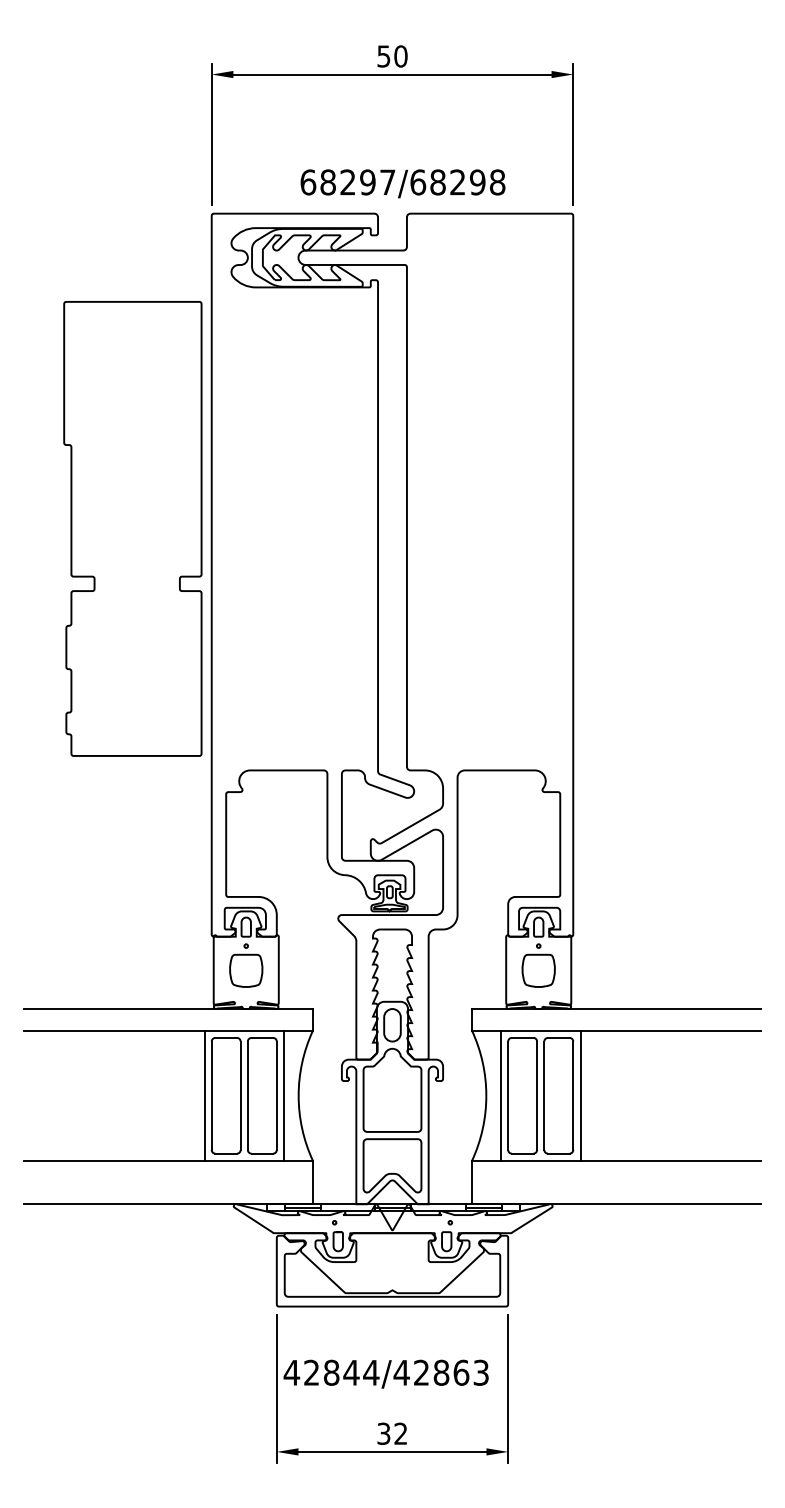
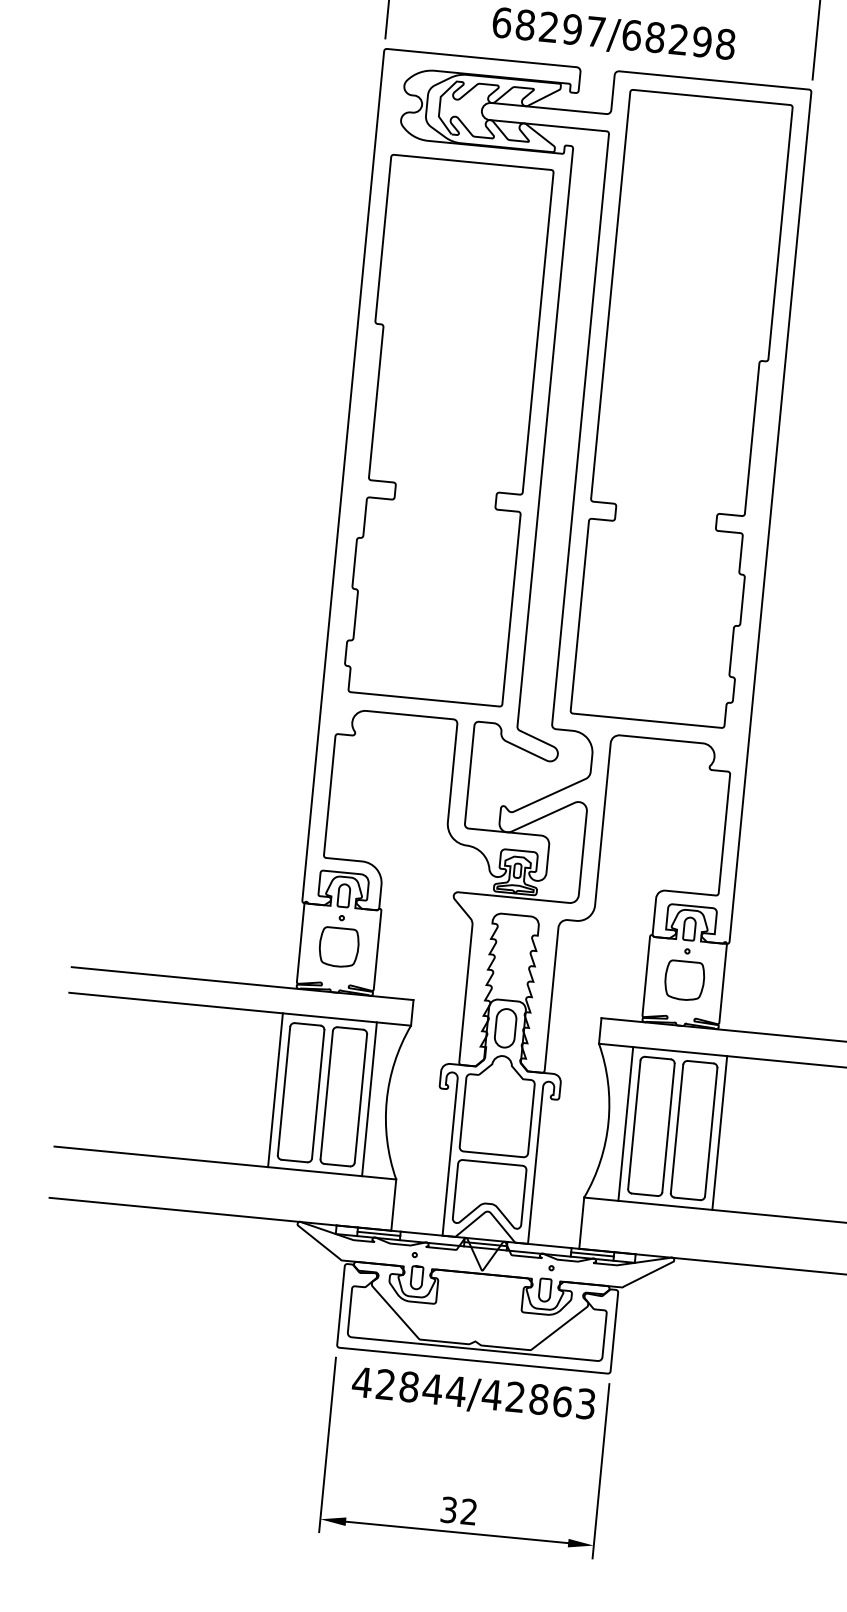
part: (489, 491) -> (681, 408), added
part: (132, 528) -> (446, 430), moved
text: (385, 1373) -> (472, 1393), moved

